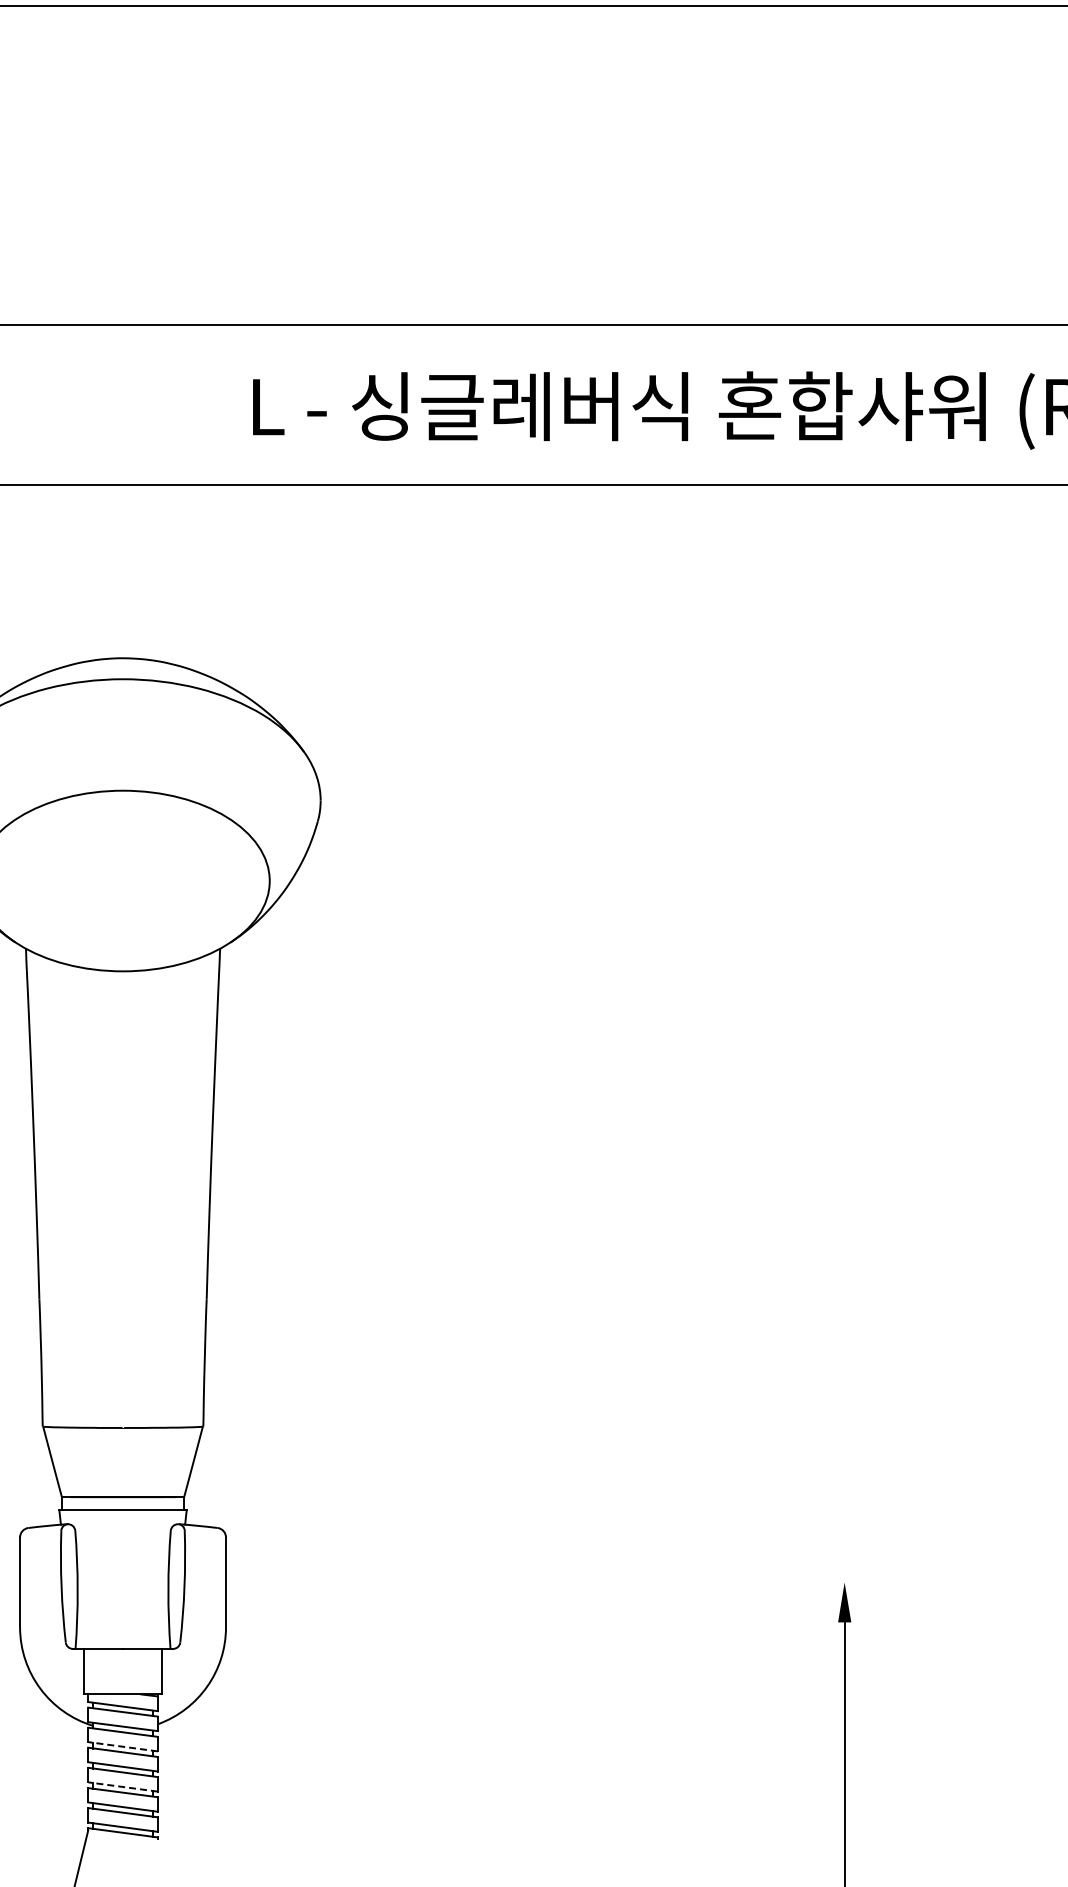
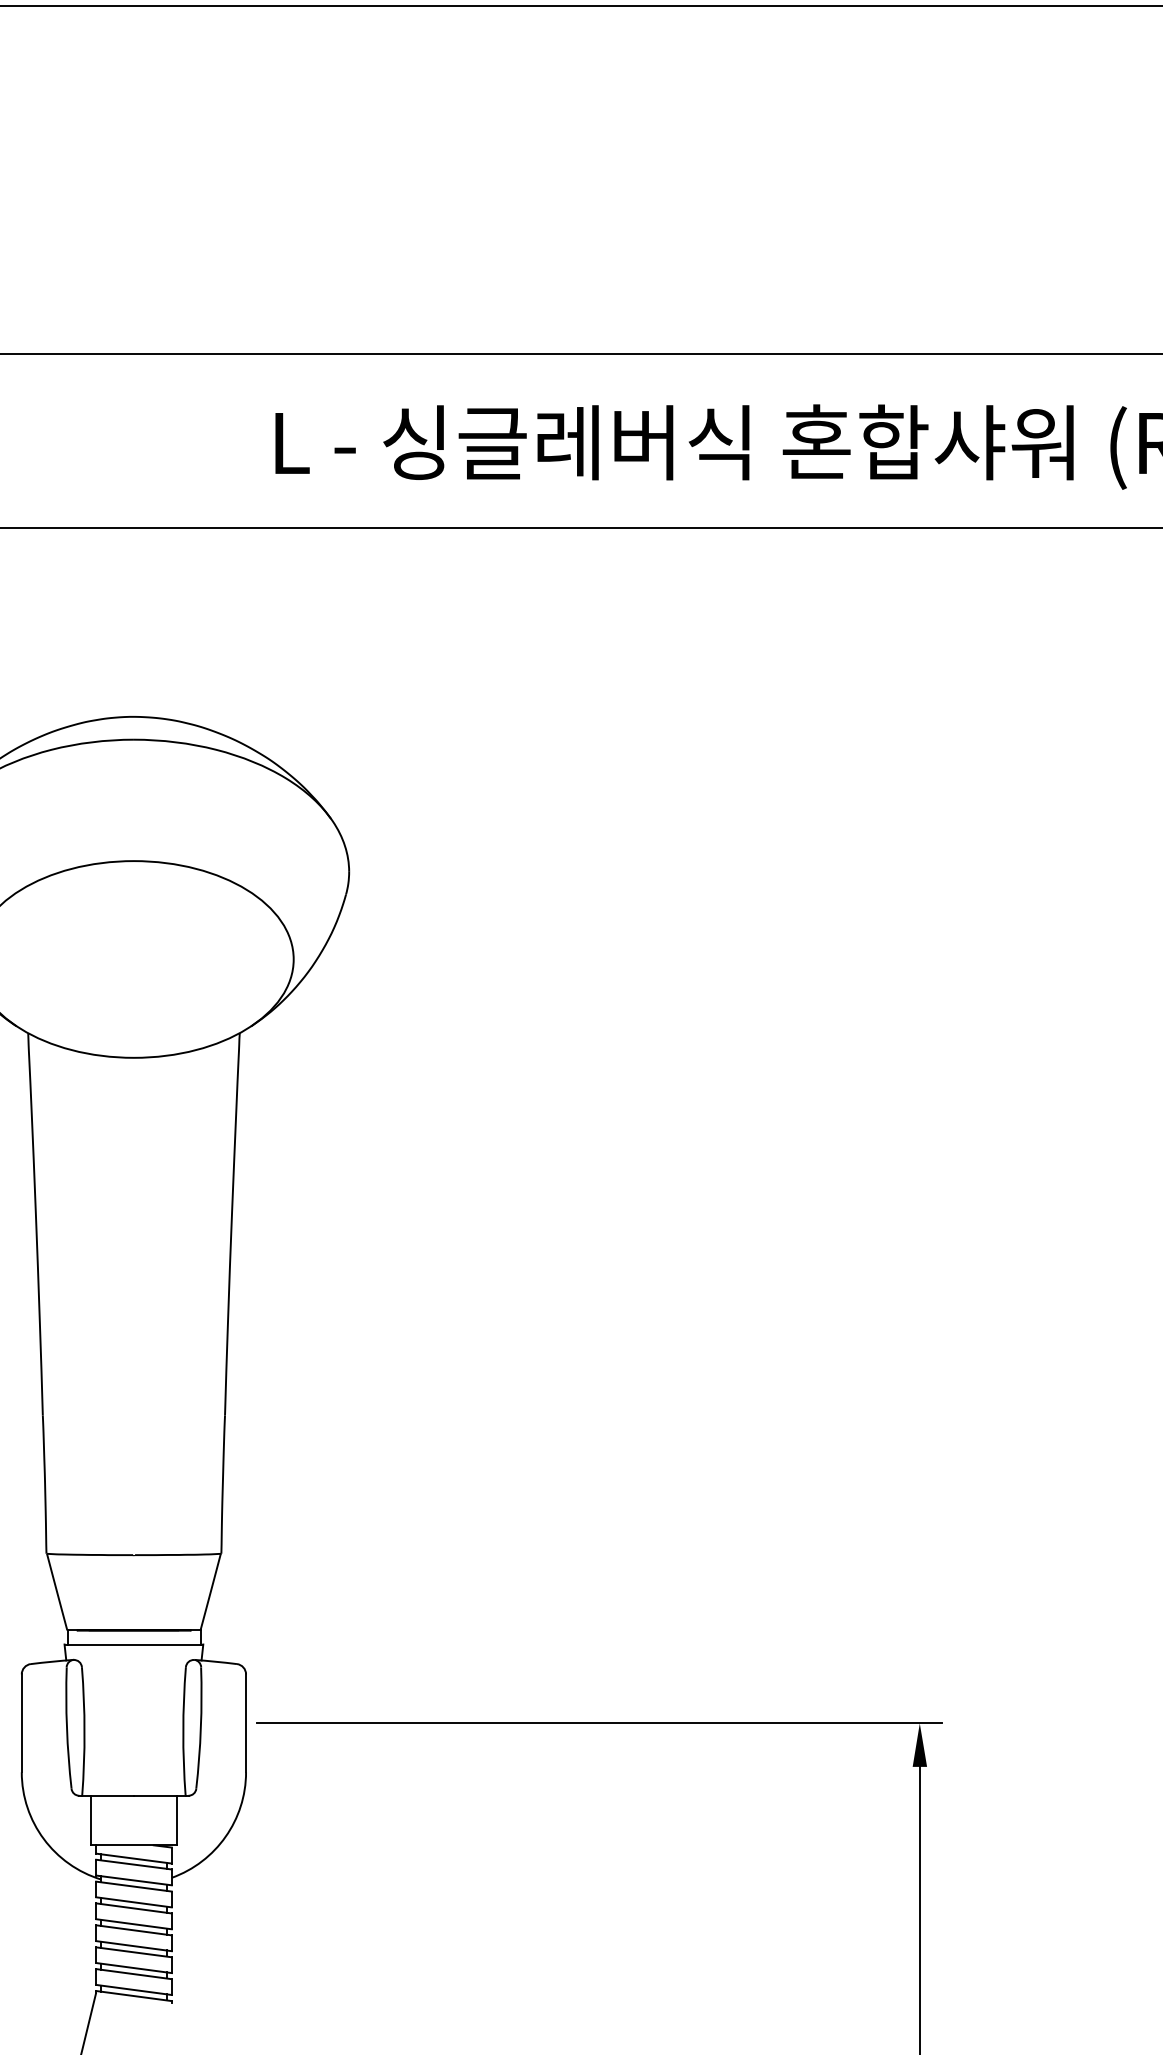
line: (550, 1582) -> (599, 1723), added
line: (122, 1746) -> (133, 1902), dashed -> solid
line: (122, 1786) -> (133, 1945), dashed -> solid

